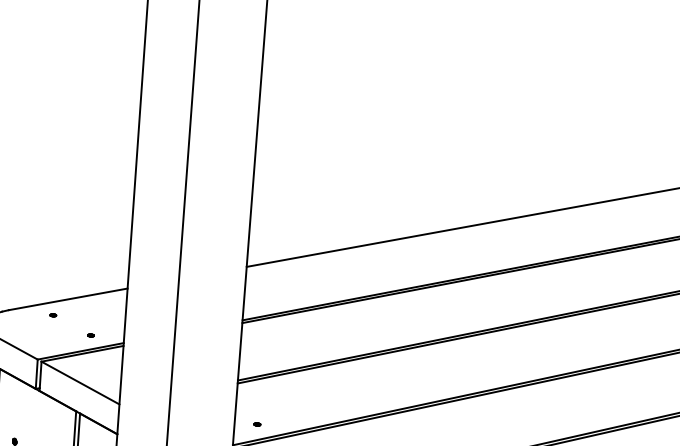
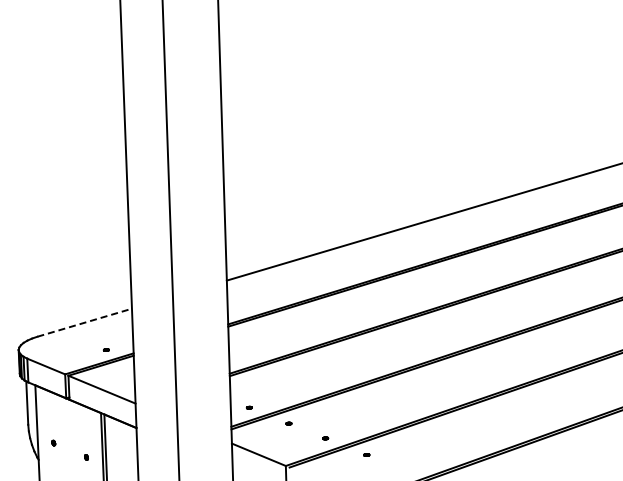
line: (69, 299) -> (85, 322), solid -> dashed
part: (52, 314) -> (73, 336), removed

